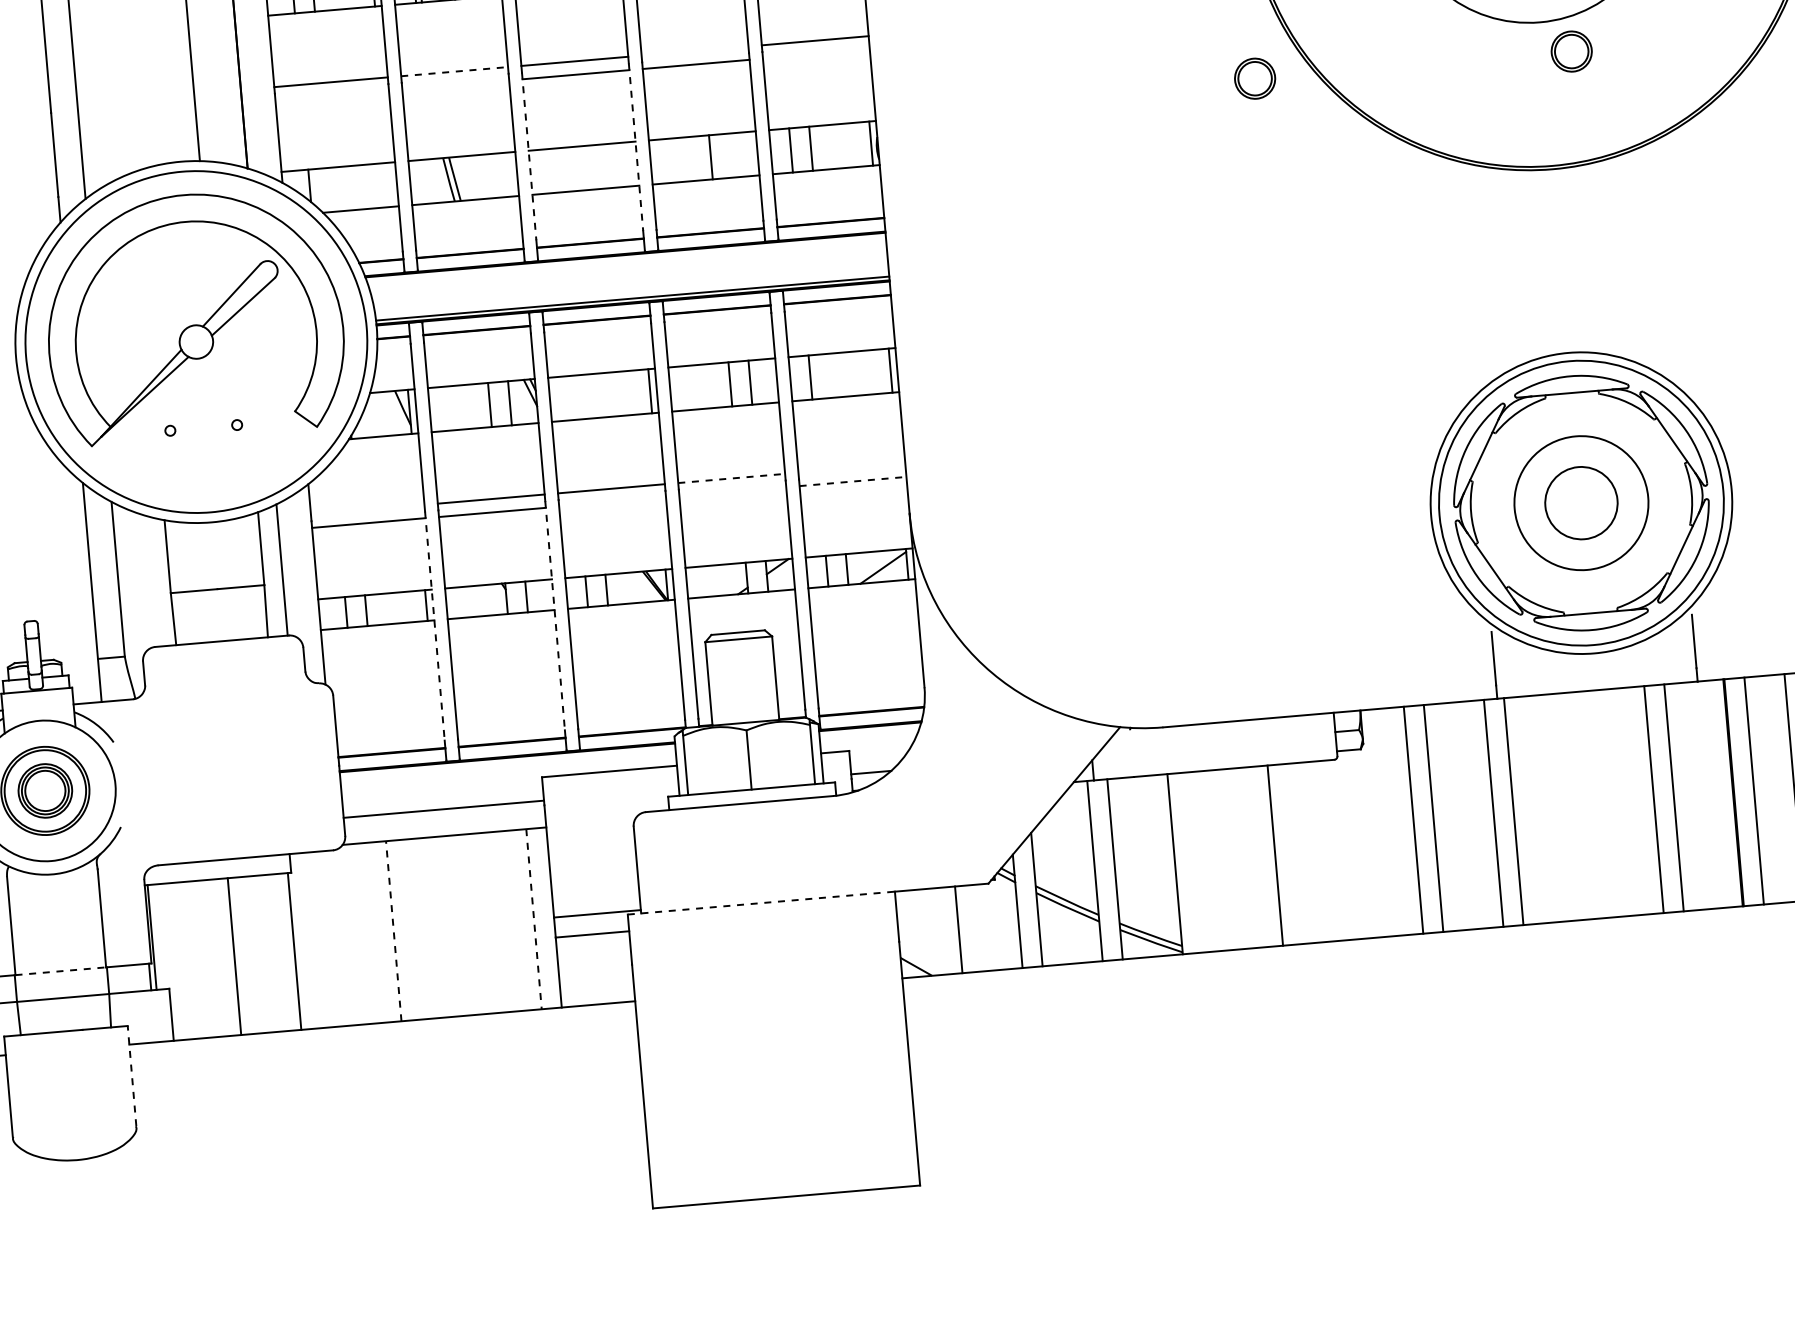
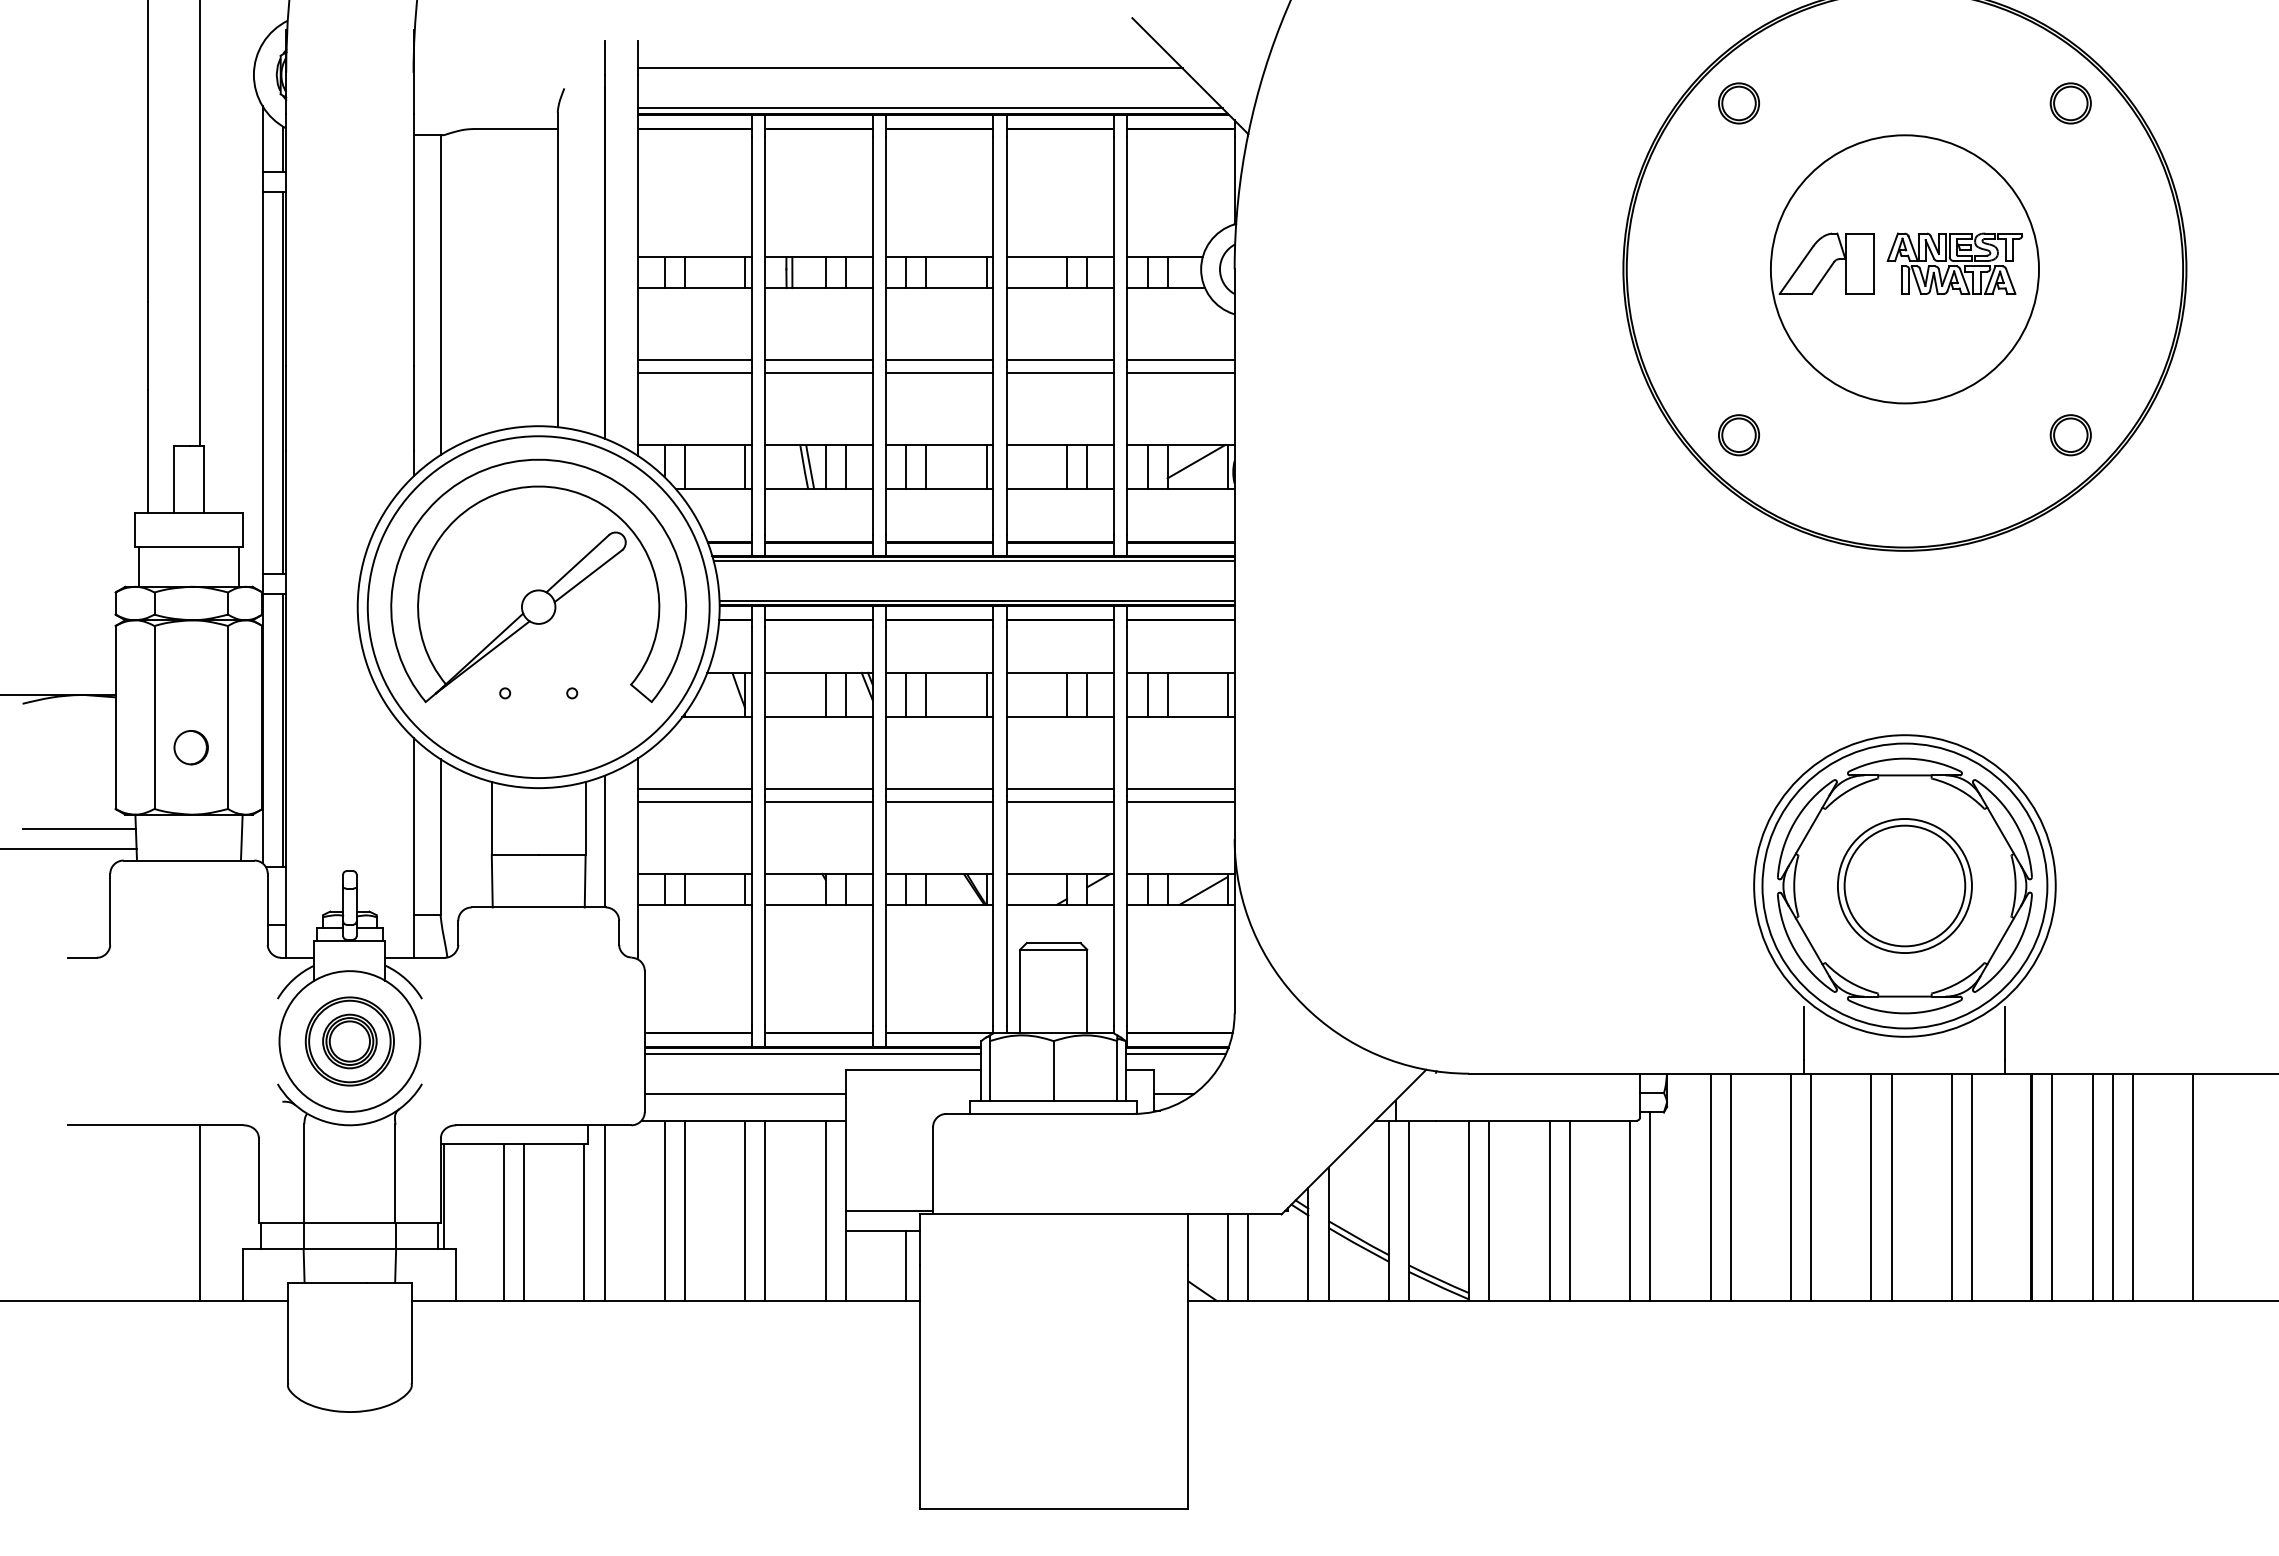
line: (695, 50) -> (1060, 359), added
part: (1571, 51) -> (2070, 435), moved
line: (815, 54) -> (1180, 373), added
line: (455, 71) -> (819, 359), dashed -> solid
part: (1254, 79) -> (1738, 435), moved
line: (455, 85) -> (818, 373), added
line: (332, 95) -> (695, 373), added
line: (839, 140) -> (1196, 461), added
line: (636, 148) -> (993, 451), dashed -> solid
line: (731, 155) -> (1087, 466), added
line: (529, 157) -> (886, 451), dashed -> solid
line: (630, 163) -> (986, 466), added
line: (570, 168) -> (926, 466), added
line: (550, 170) -> (906, 466), added
line: (490, 175) -> (845, 466), added
line: (470, 177) -> (825, 466), added
line: (390, 184) -> (745, 466), added
line: (330, 189) -> (685, 466), added
line: (625, 258) -> (973, 560), added
line: (830, 375) -> (1167, 694), added
line: (590, 395) -> (926, 694), added
line: (570, 397) -> (906, 694), added
line: (851, 467) -> (1180, 788), added
line: (731, 478) -> (1060, 788), dashed -> solid
line: (853, 481) -> (1181, 802), dashed -> solid
line: (732, 492) -> (1060, 802), added
line: (612, 502) -> (939, 802), added
circle: (1580, 502) -> (1904, 885), size x1.67
line: (368, 509) -> (695, 788), added
line: (554, 615) -> (872, 910), dashed -> solid
line: (435, 626) -> (752, 910), dashed -> solid
line: (868, 732) -> (1175, 1053), added
line: (507, 763) -> (812, 1053), added
line: (1593, 804) -> (1891, 1187), added
line: (1573, 806) -> (1871, 1187), added
line: (1355, 844) -> (1650, 1206), added
line: (1335, 849) -> (1630, 1210), added
line: (1255, 856) -> (1549, 1210), added
line: (1195, 861) -> (1489, 1210), added
line: (762, 903) -> (1054, 1214), dashed -> solid
line: (533, 919) -> (825, 1211), dashed -> solid
line: (473, 923) -> (765, 1210), added
line: (453, 925) -> (745, 1210), added
line: (394, 930) -> (685, 1210), dashed -> solid
line: (938, 931) -> (1227, 1257), added
line: (373, 932) -> (664, 1210), added
line: (313, 940) -> (604, 1213), added
line: (214, 958) -> (504, 1222), added
line: (619, 967) -> (906, 1266), added
line: (61, 971) -> (350, 1222), dashed -> solid
line: (131, 1075) -> (411, 1332), dashed -> solid

